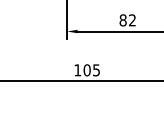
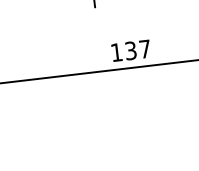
text: (91, 70) -> (137, 50), 105 -> 137

